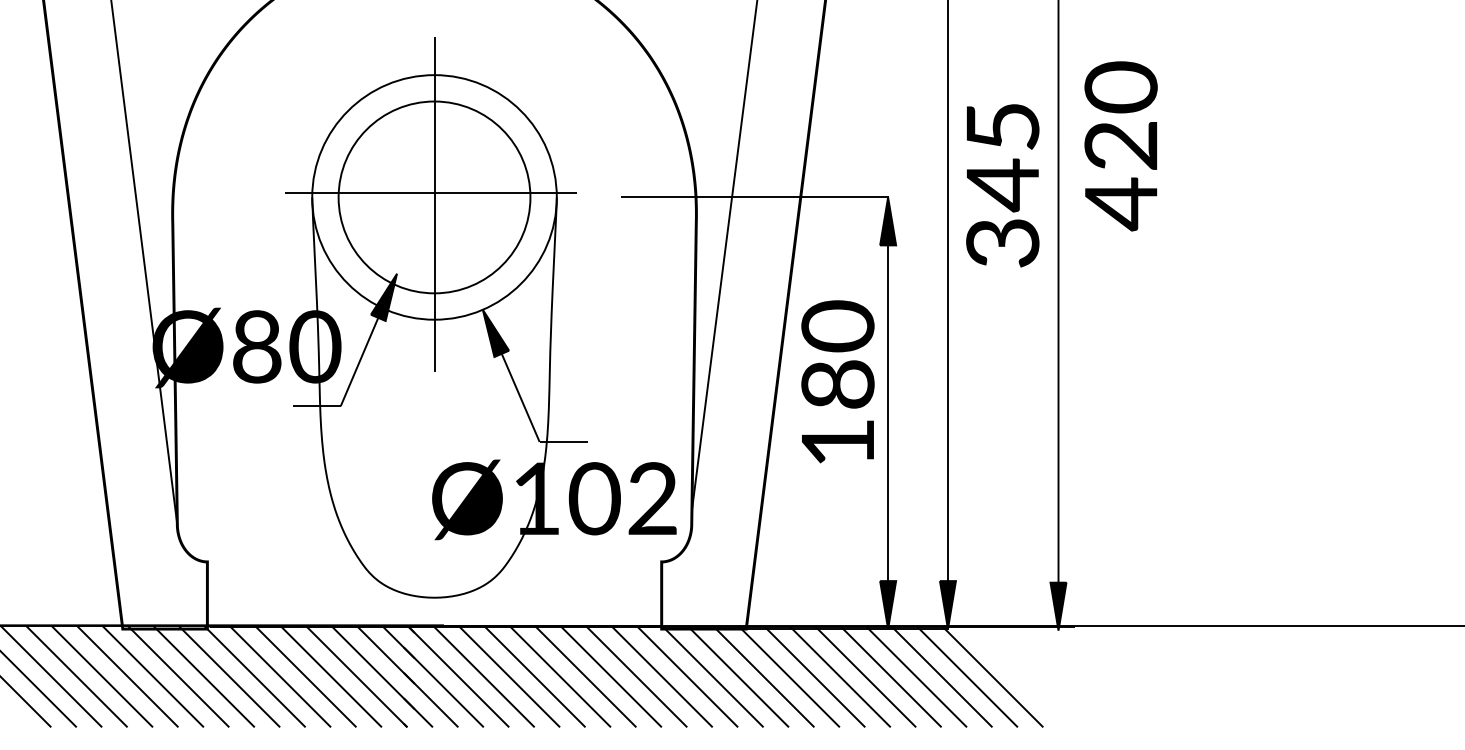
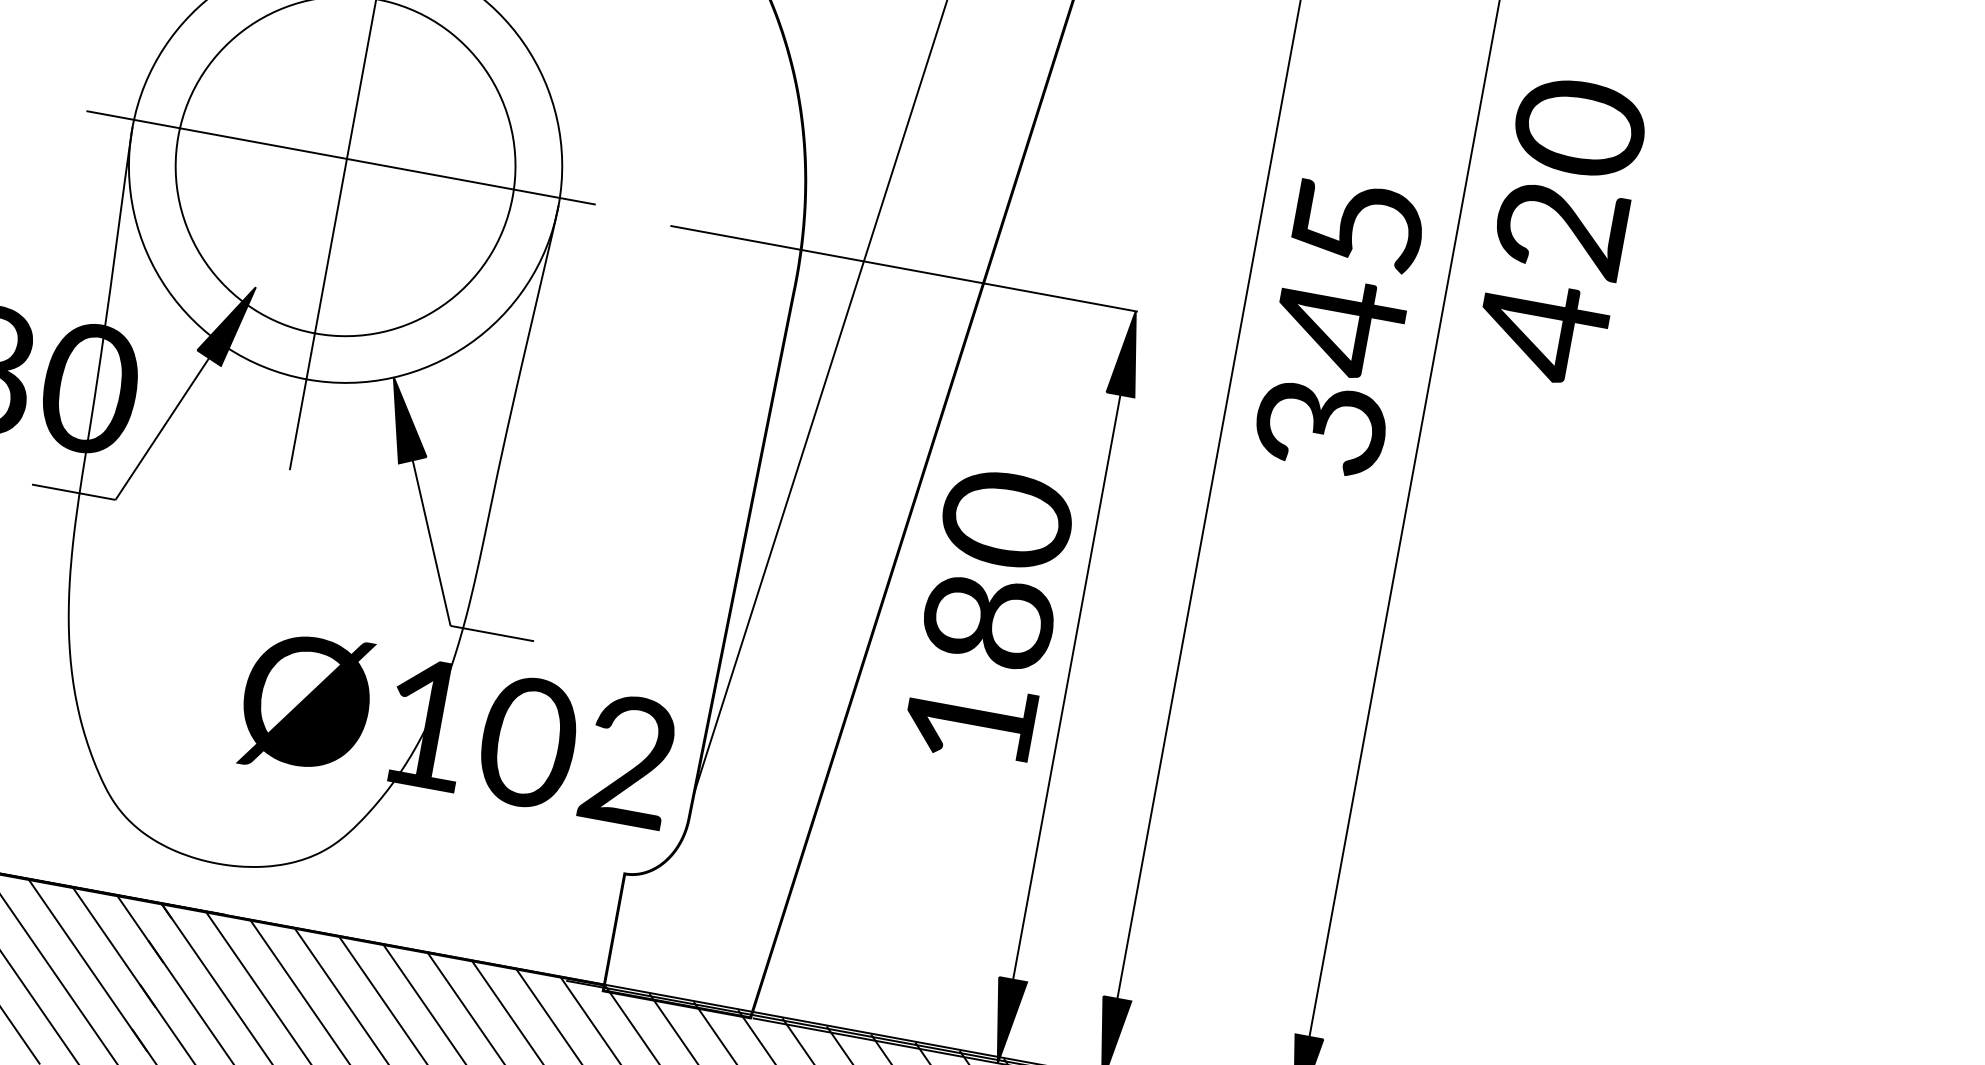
text: (1120, 146) -> (1560, 230), moved

